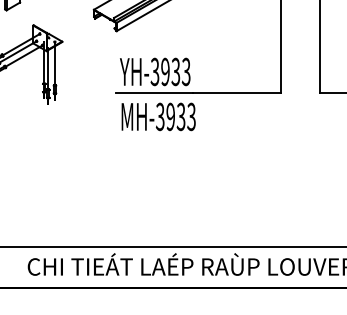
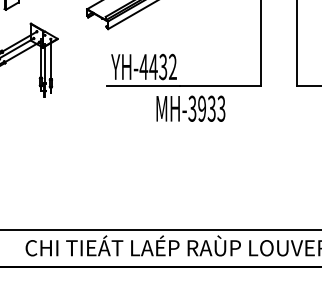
text: (170, 71) -> (158, 66), YH-3933 -> YH-4432
text: (158, 116) -> (190, 108), moved

